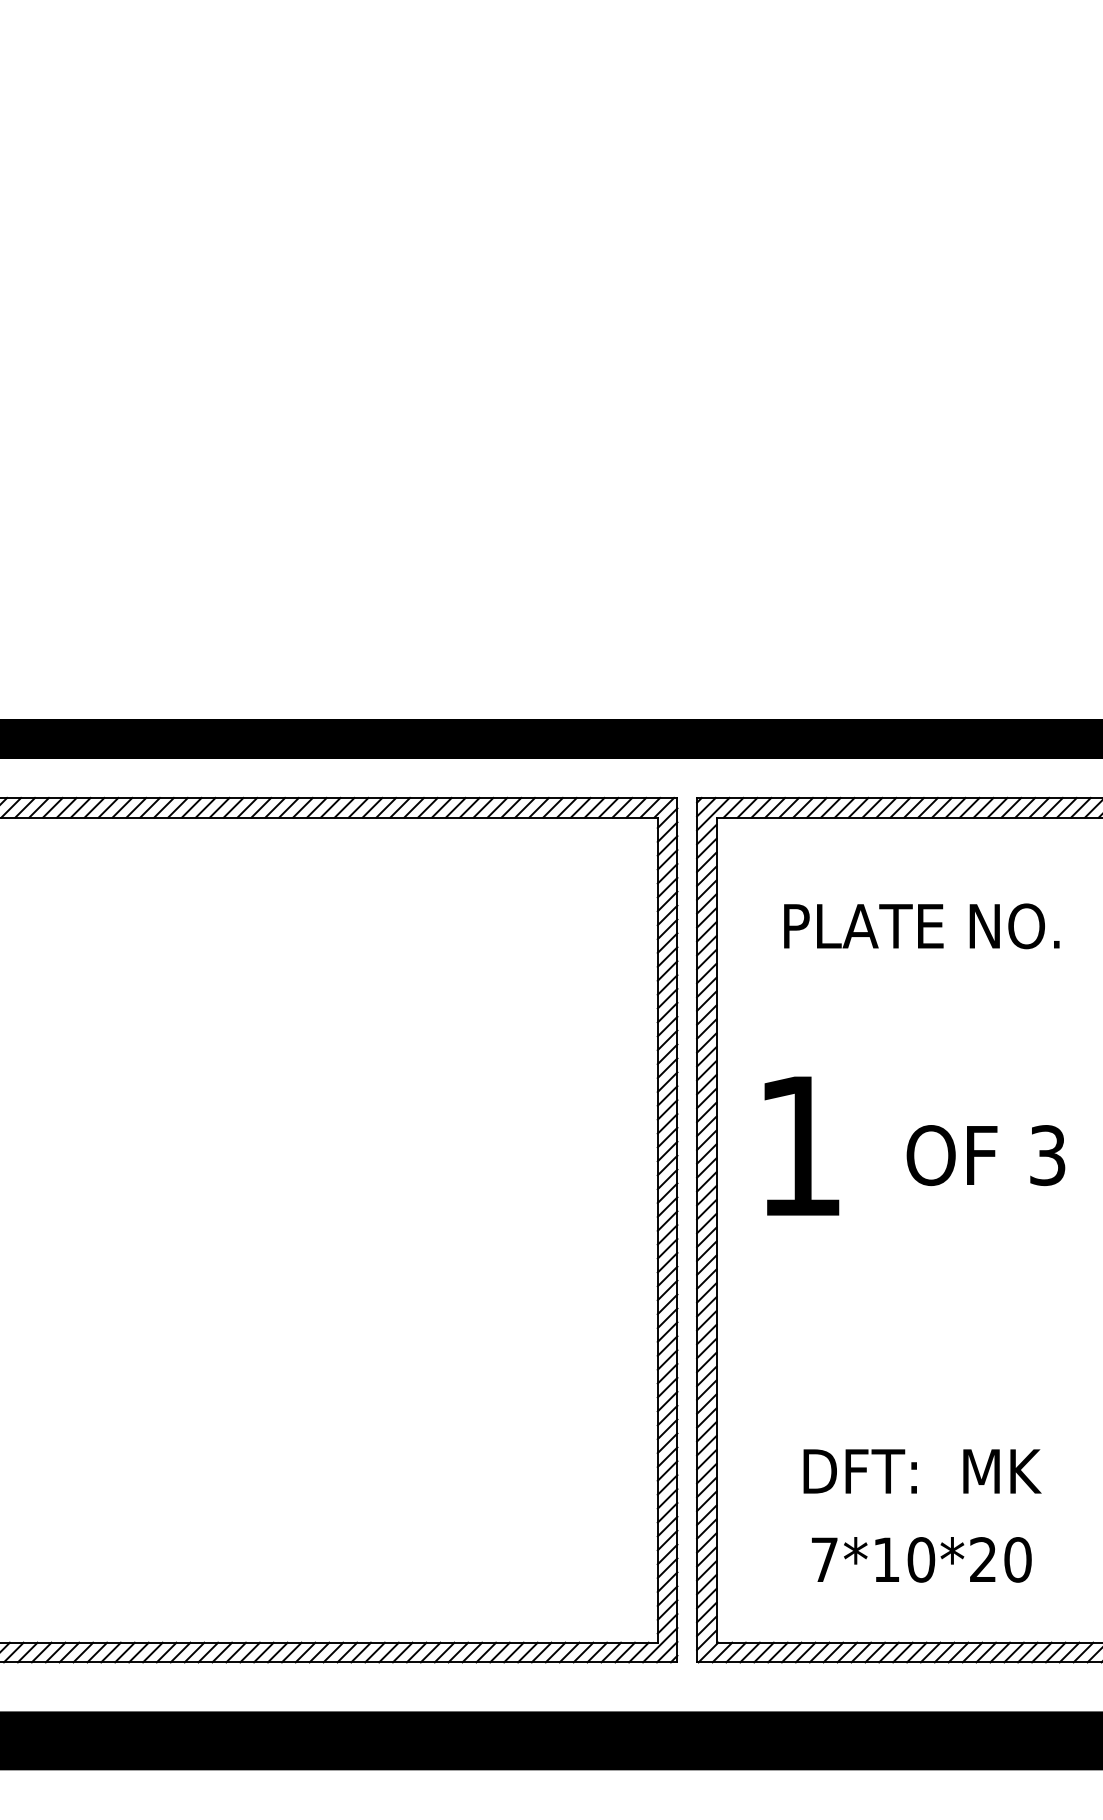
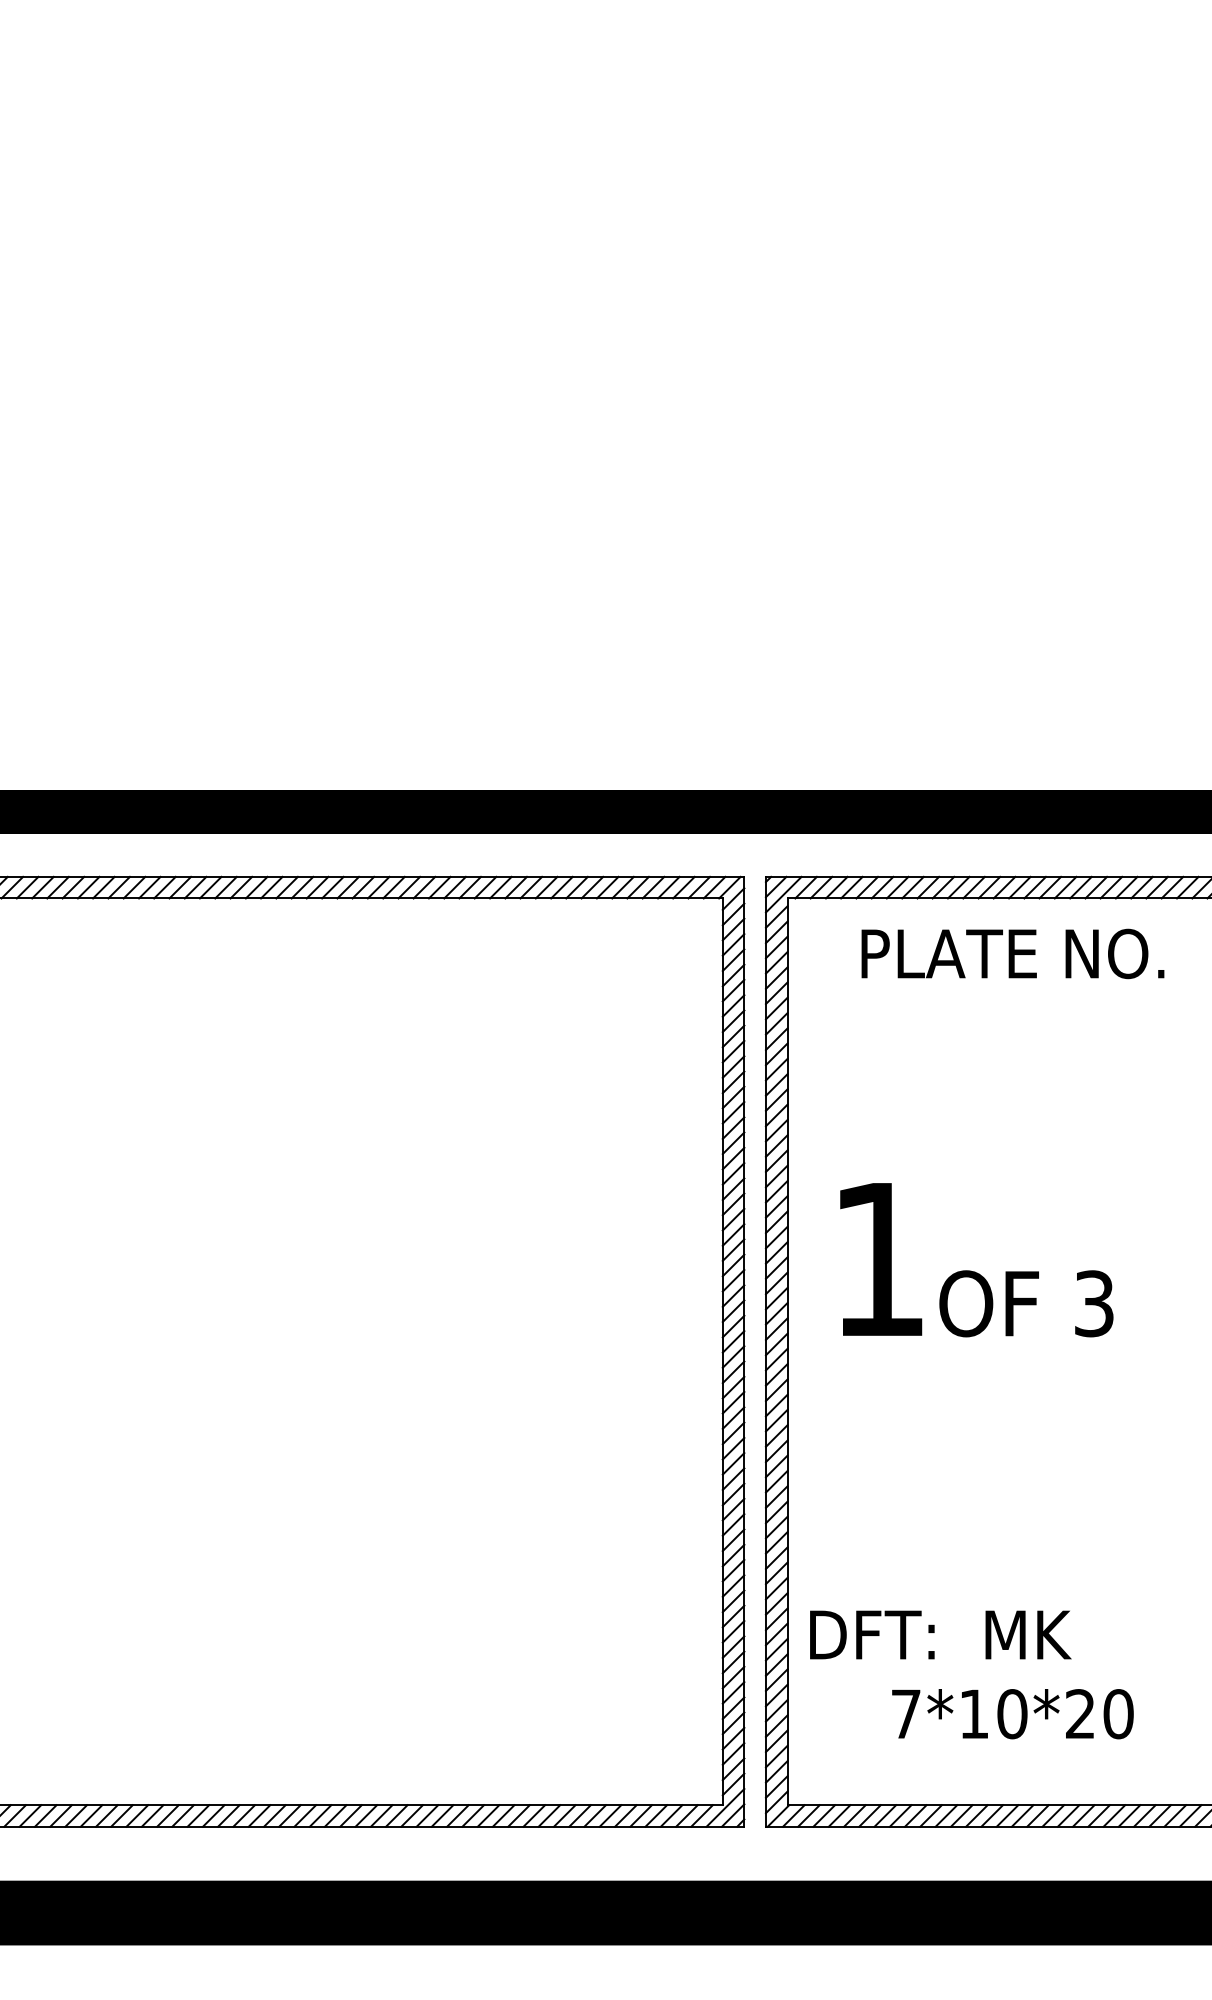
text: (921, 925) -> (1012, 953), moved
text: (986, 1155) -> (1026, 1303), moved
text: (922, 1471) -> (940, 1634), moved

